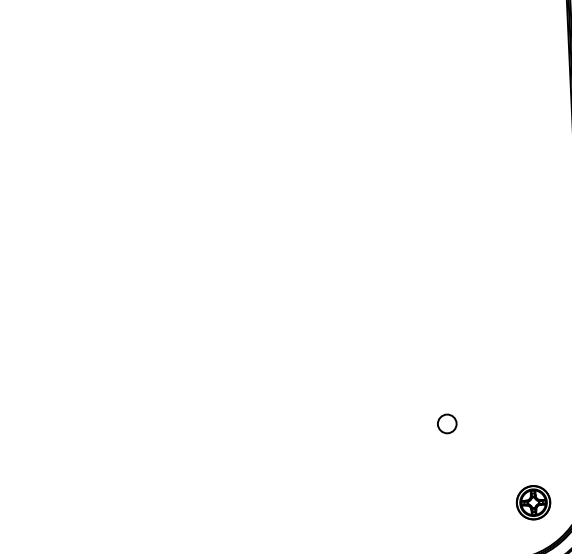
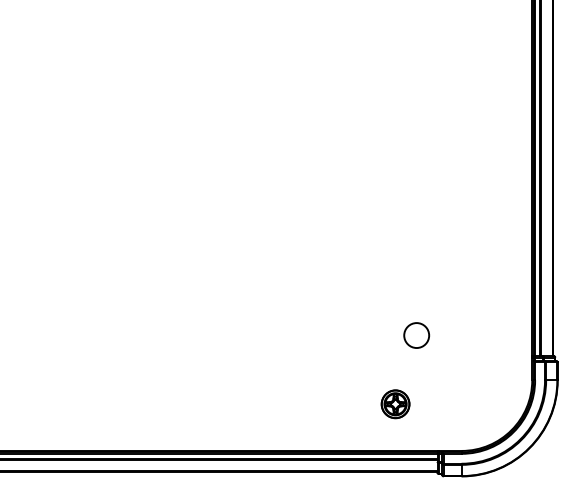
circle: (446, 423) -> (416, 335), size x1.6
part: (533, 502) -> (395, 404), moved

